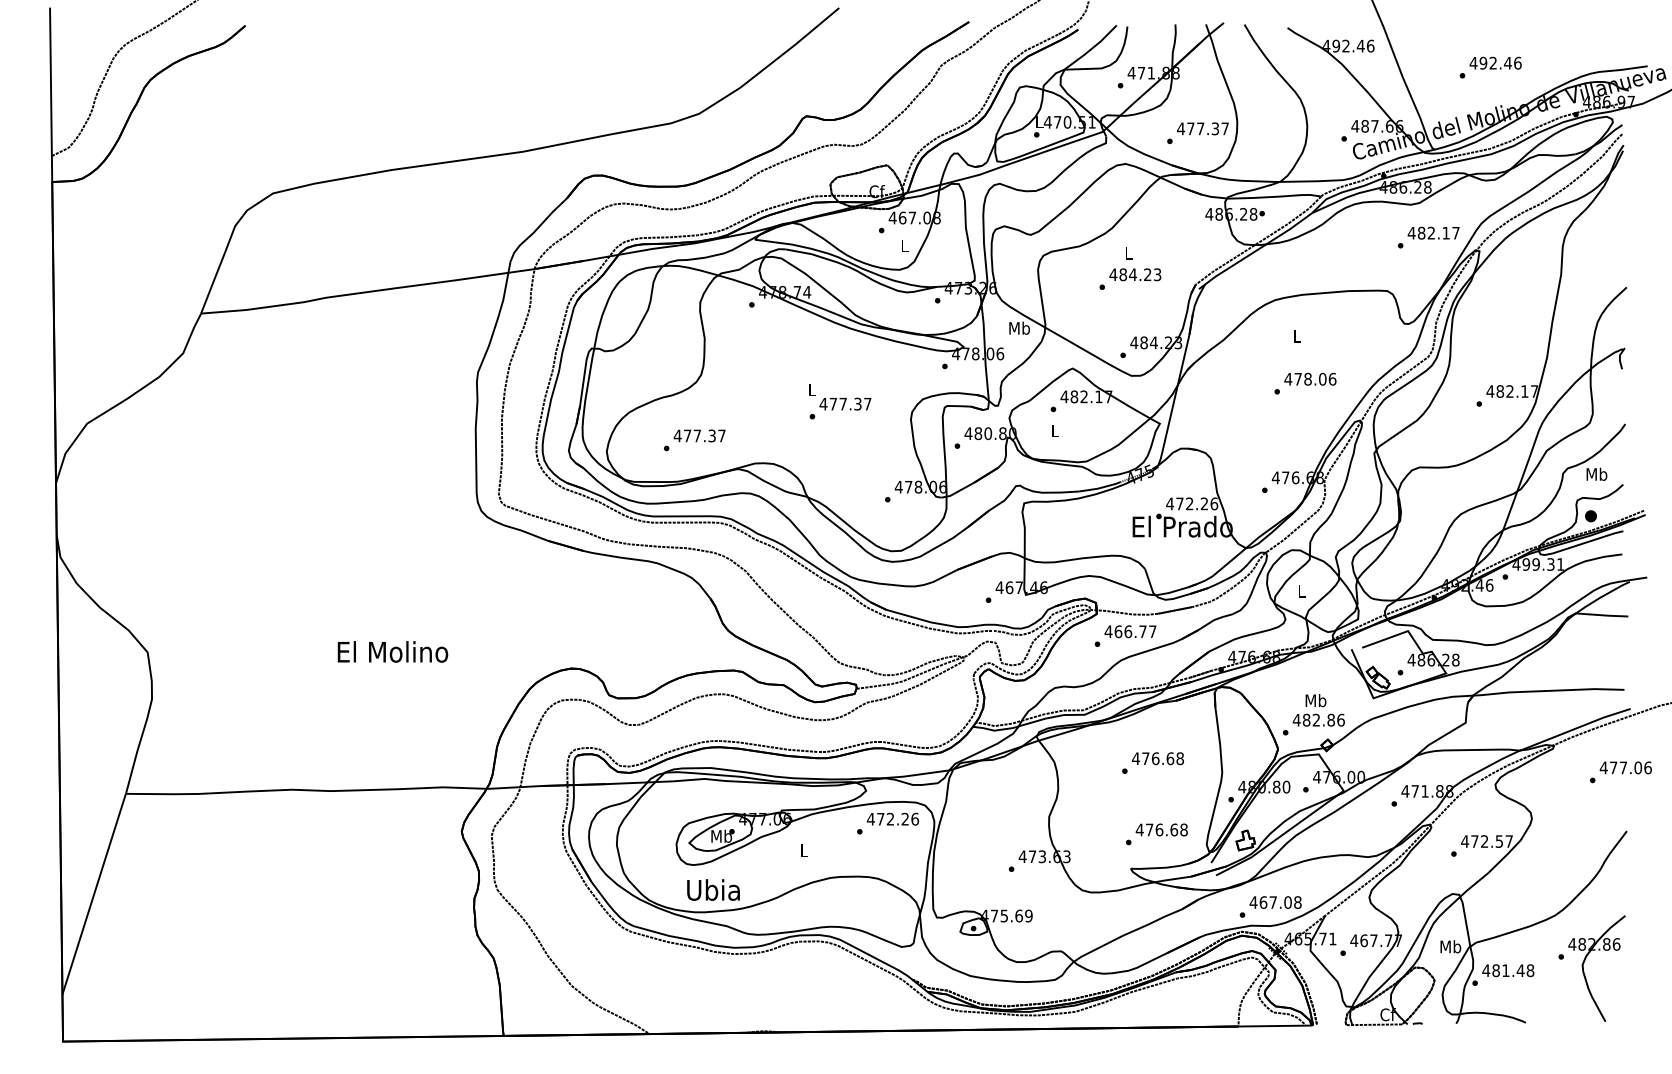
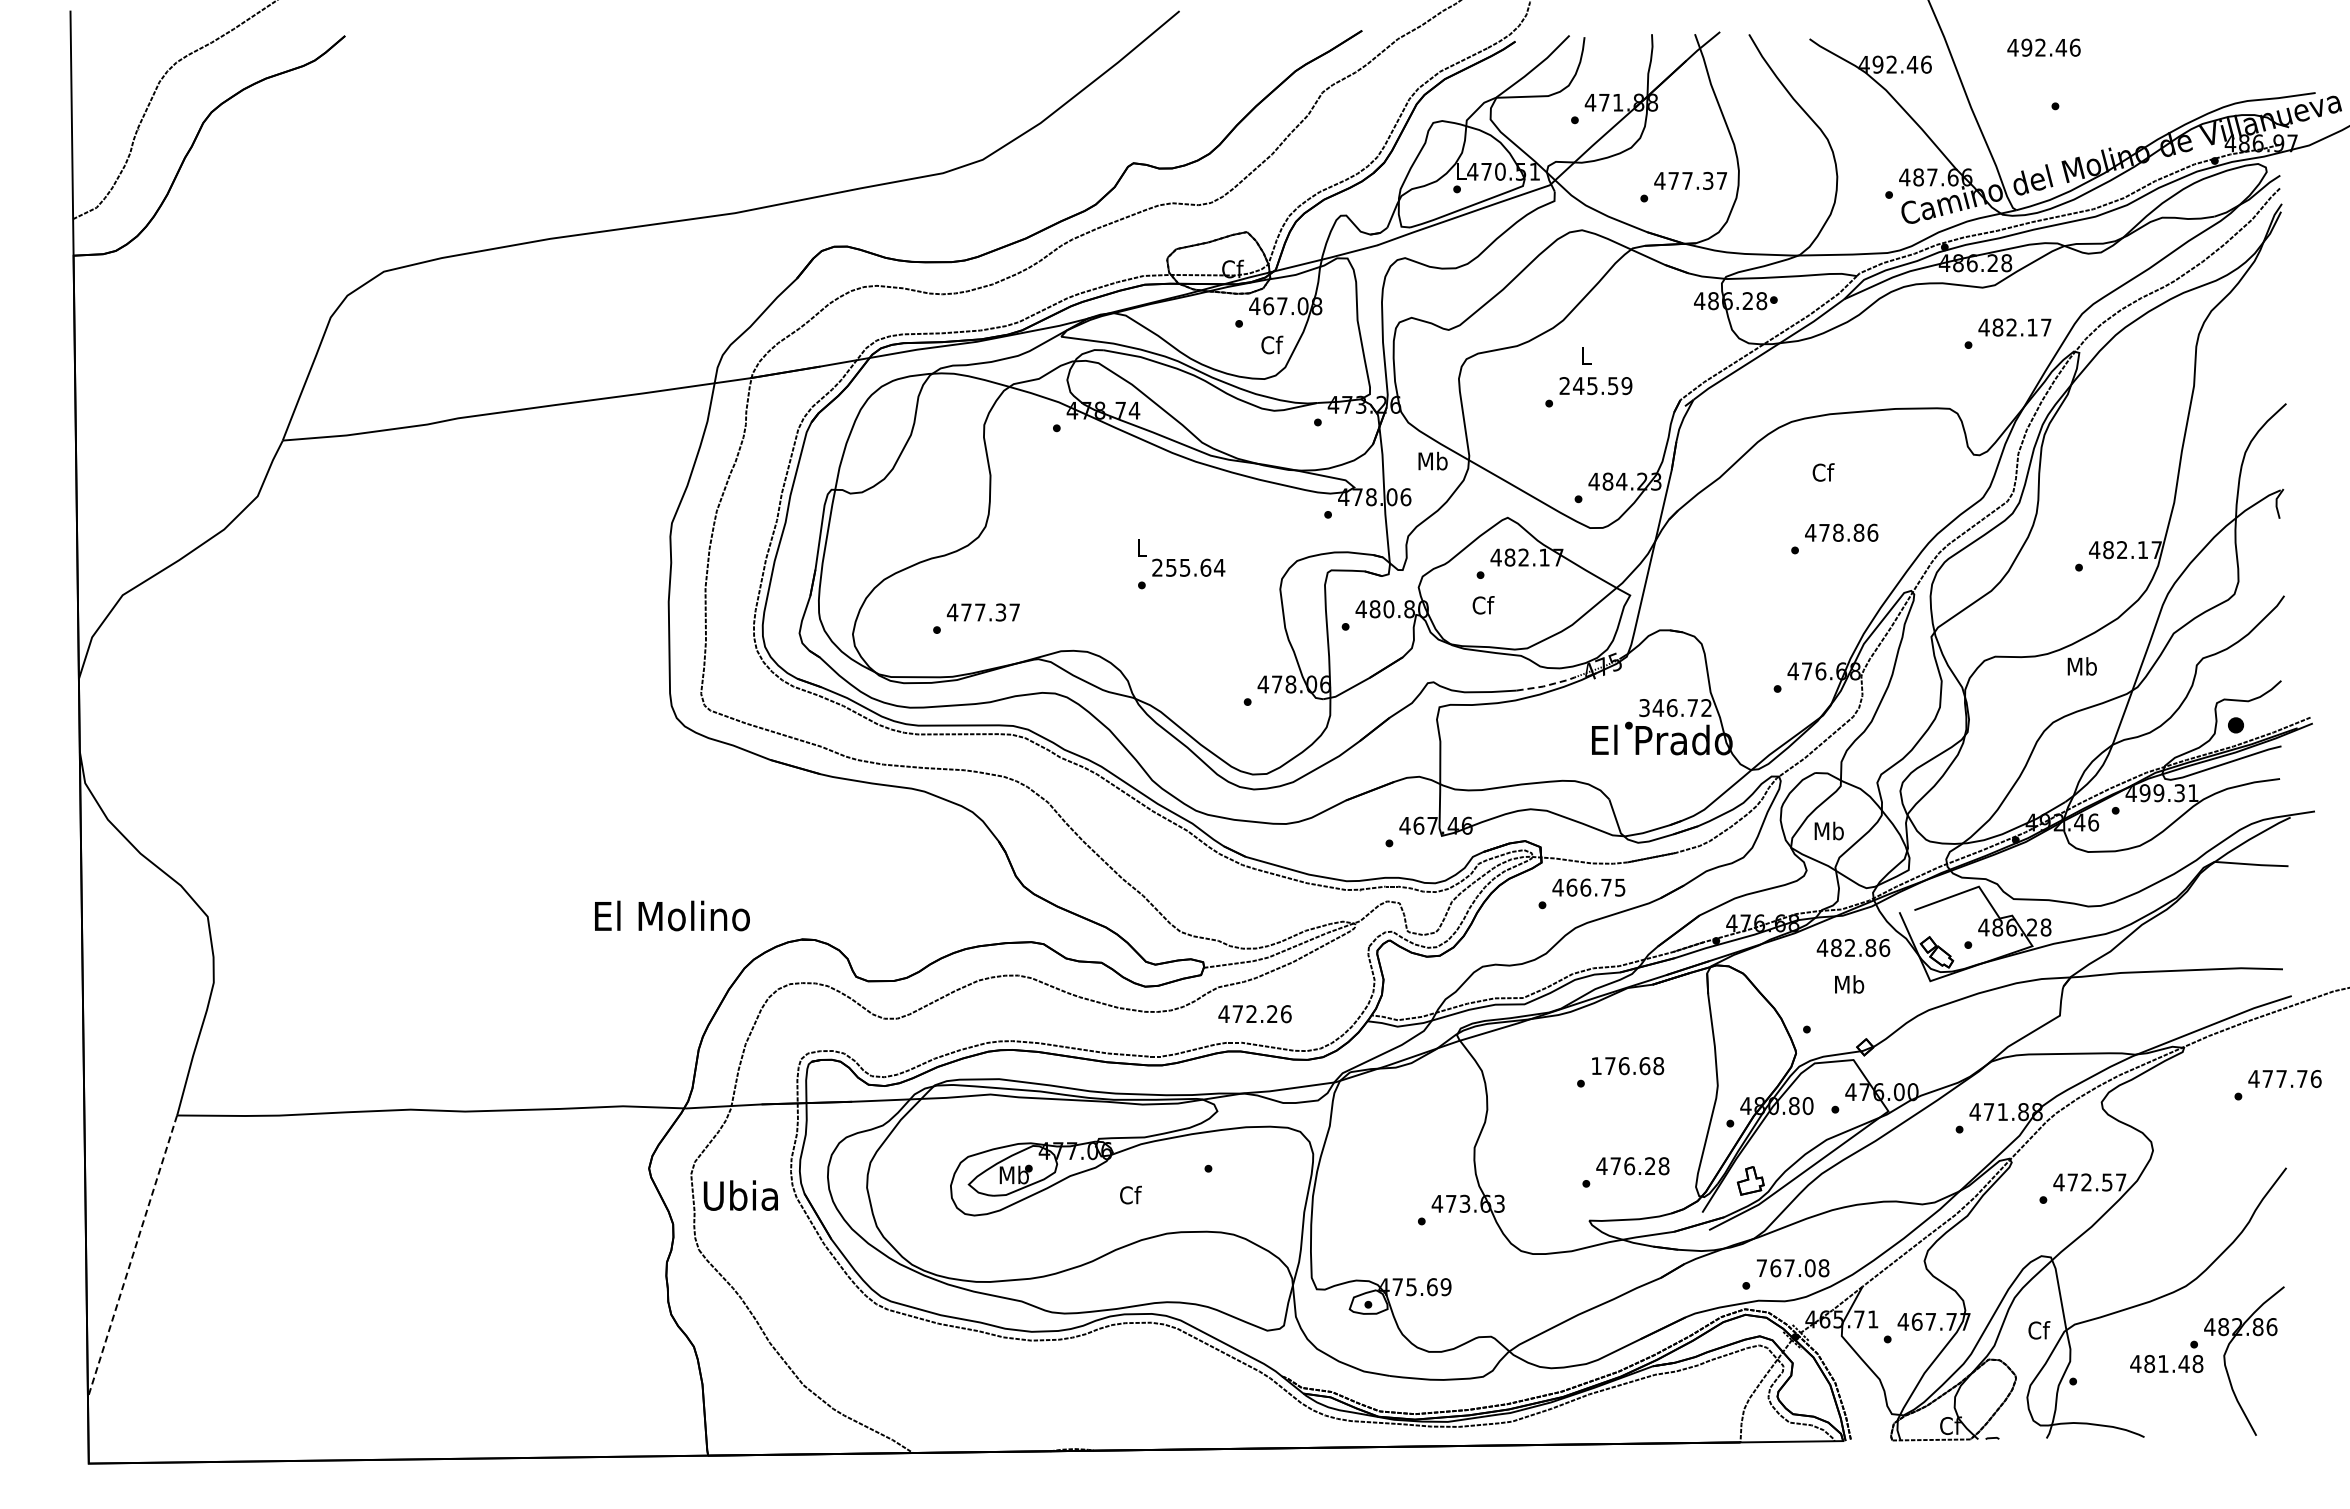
text: (1495, 63) -> (2043, 47), moved
text: (905, 245) -> (1272, 344), L -> Cf
text: (1135, 275) -> (1595, 386), 484.23 -> 245.59
text: (1297, 336) -> (1823, 472), L -> Cf
text: (1322, 379) -> (1858, 532), 478.06 -> 478.86
text: (845, 403) -> (1188, 567), 477.37 -> 255.64
text: (1055, 430) -> (1483, 605), L -> Cf
text: (1596, 474) -> (2081, 666), moved
line: (1100, 487) -> (1546, 685), solid -> dashed
text: (1192, 504) -> (1675, 708), 472.26 -> 346.72
text: (1301, 591) -> (1828, 830), L -> Mb
text: (1153, 631) -> (1620, 887), 466.77 -> 466.75
text: (393, 651) -> (672, 915), moved
text: (1318, 719) -> (1853, 947), moved
text: (1135, 758) -> (1596, 1065), 476.68 -> 176.68
text: (1638, 768) -> (2302, 1079), 477.06 -> 477.76
text: (892, 819) -> (1254, 1014), moved
text: (1174, 830) -> (1650, 1166), 476.68 -> 476.28
text: (804, 850) -> (1130, 1194), L -> Cf
text: (713, 889) -> (740, 1195), moved
line: (94, 894) -> (132, 1256), solid -> dashed
text: (1253, 902) -> (1761, 1267), 467.08 -> 767.08
text: (1450, 946) -> (2038, 1330), Mb -> Cf
text: (1508, 970) -> (2166, 1363), moved

